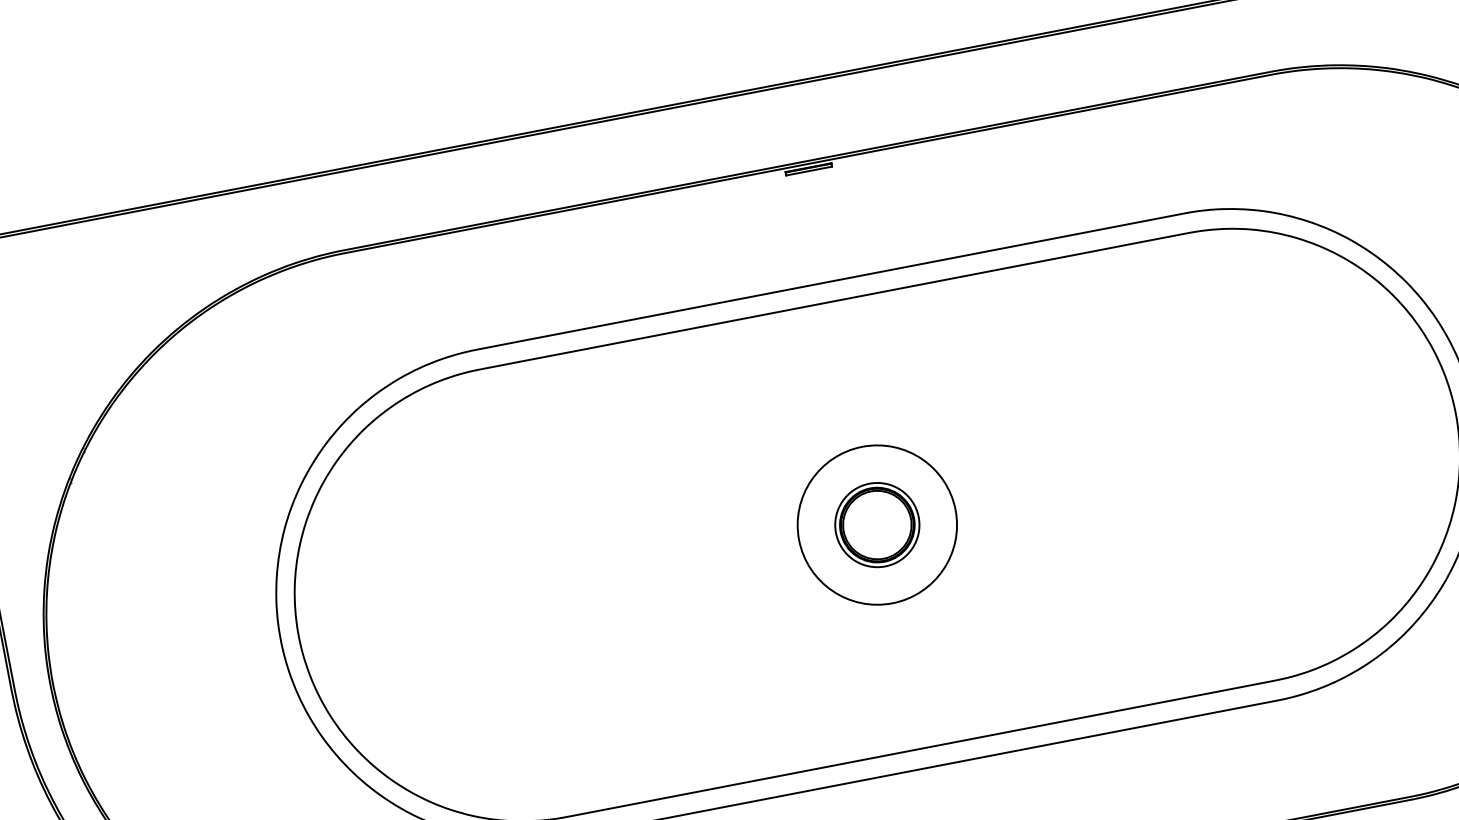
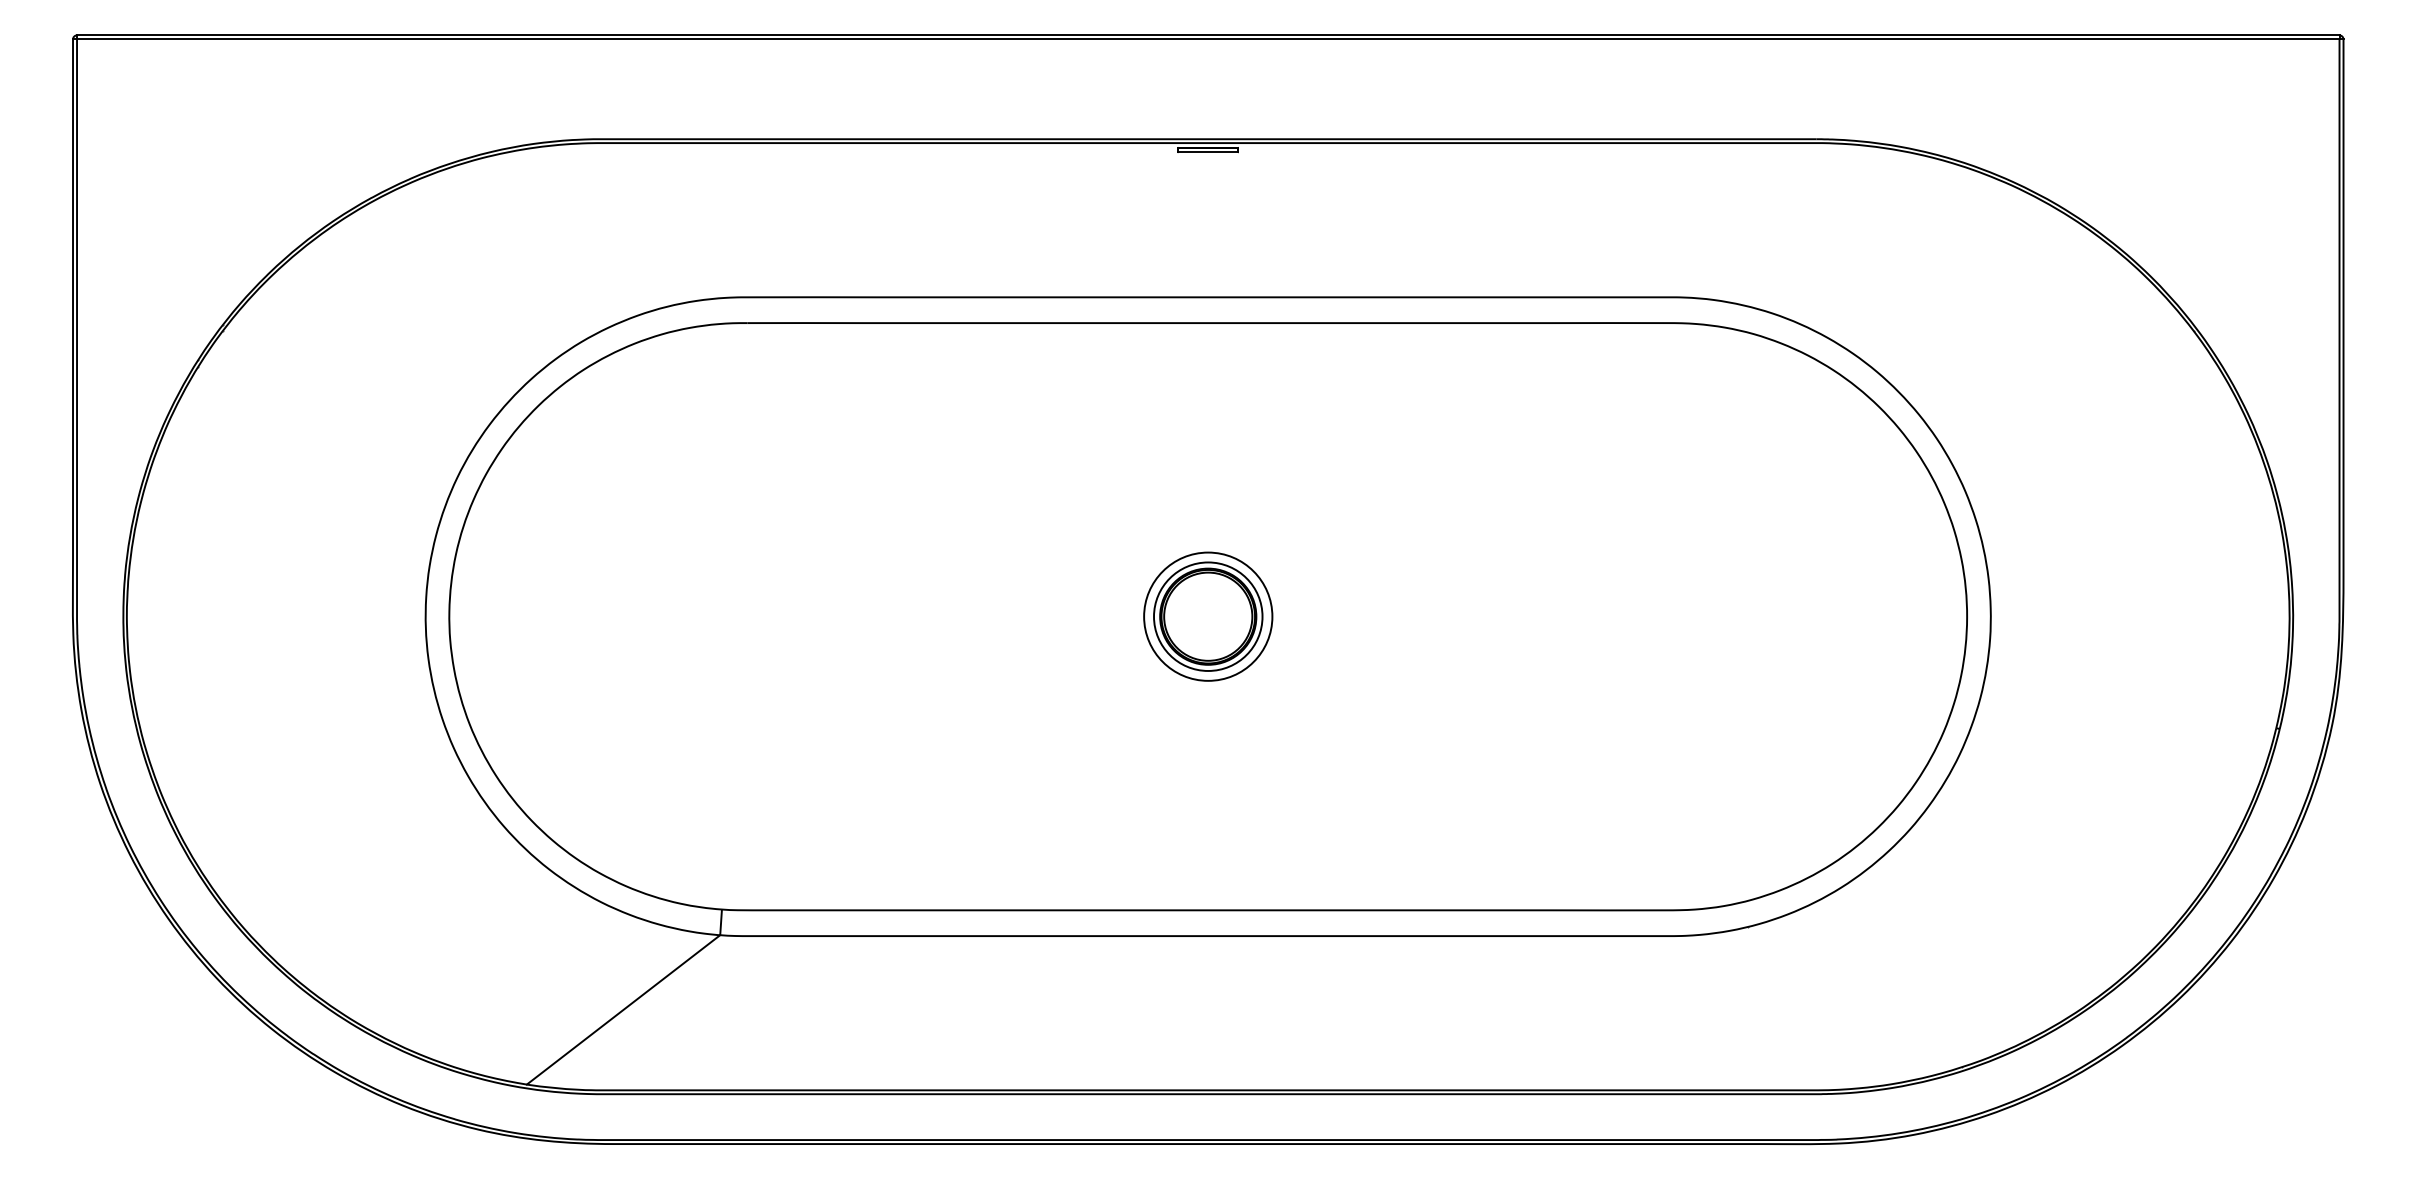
circle: (877, 524) -> (1208, 616), size x0.62

